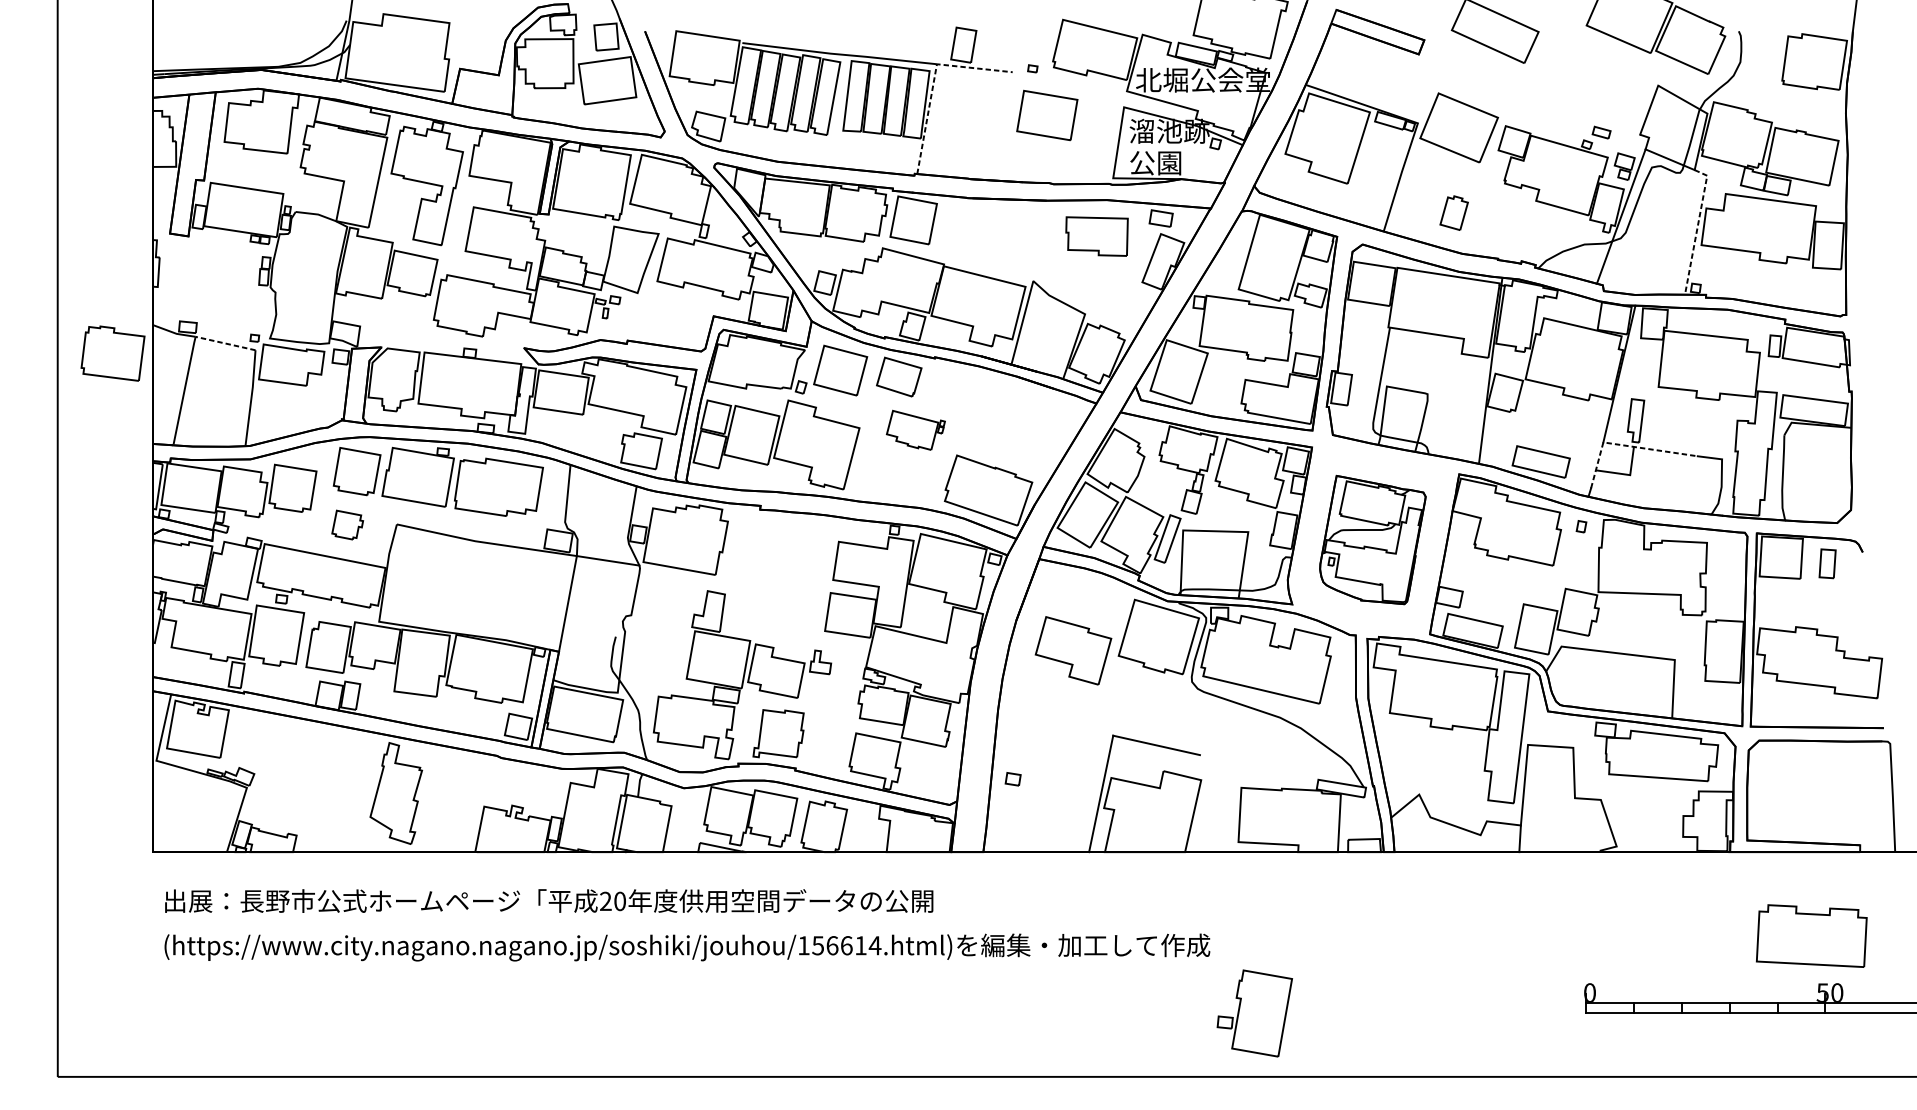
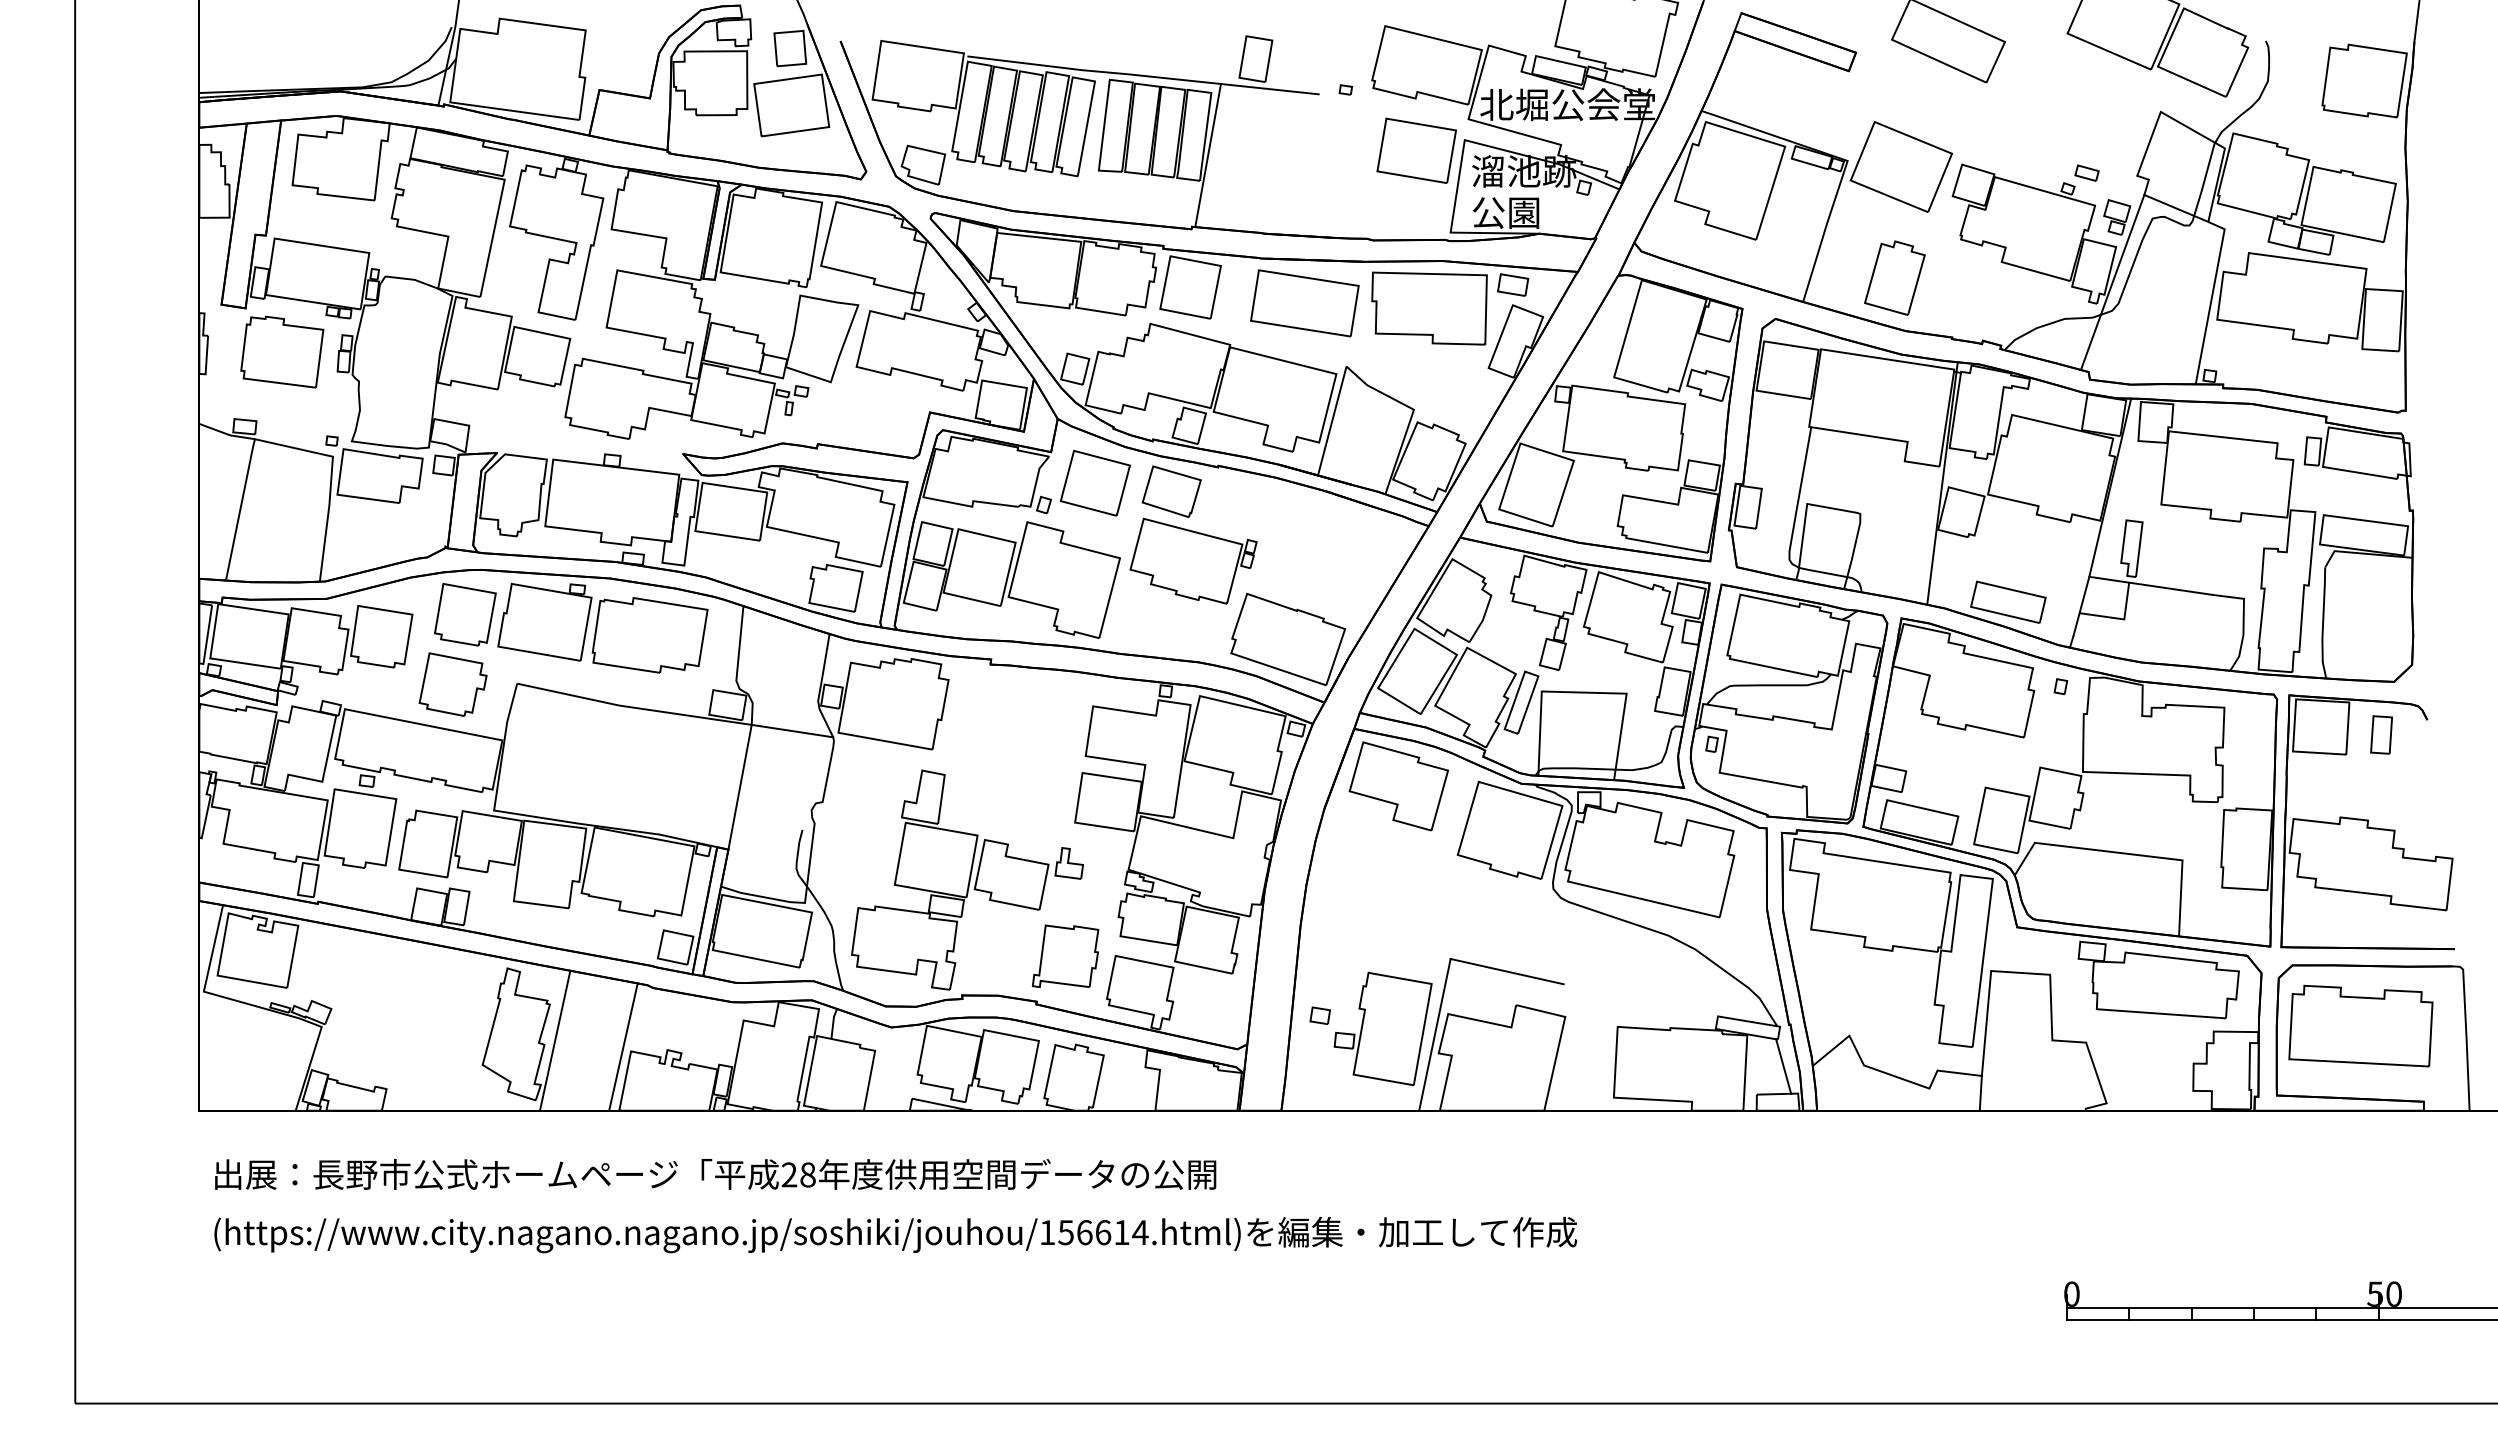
line: (934, 80) -> (1217, 105), dashed -> solid
part: (1047, 115) -> (1416, 150), moved
part: (1453, 212) -> (1894, 277), size x1.67
line: (1697, 228) -> (2211, 297), dashed -> solid
part: (1001, 232) -> (1304, 303), added
part: (1097, 236) -> (1429, 308), size x1.43
line: (225, 343) -> (293, 447), dashed -> solid
part: (113, 353) -> (282, 351), moved
part: (915, 429) -> (1193, 560), size x1.67
line: (1626, 446) -> (2119, 581), dashed -> solid
part: (347, 525) -> (452, 684), size x1.67
part: (1372, 539) -> (1788, 703), size x1.43
part: (1073, 650) -> (1398, 786), moved
part: (778, 733) -> (1065, 955), moved
line: (425, 798) -> (554, 1040), added
line: (478, 802) -> (623, 1046), added
line: (1368, 818) -> (1783, 1066), added
text: (619, 901) -> (807, 1175), 20 -> 28
part: (1811, 935) -> (2360, 1025), moved
part: (1254, 1013) -> (1382, 1028), moved

